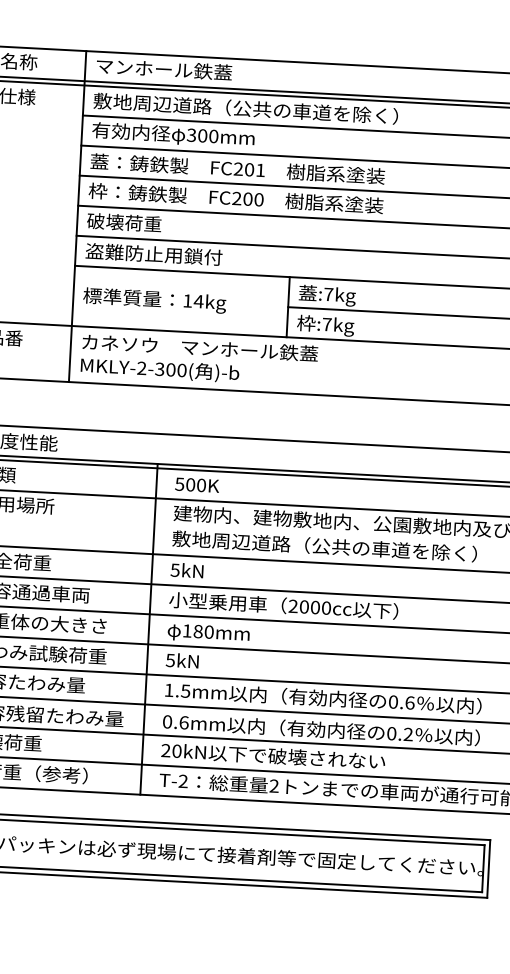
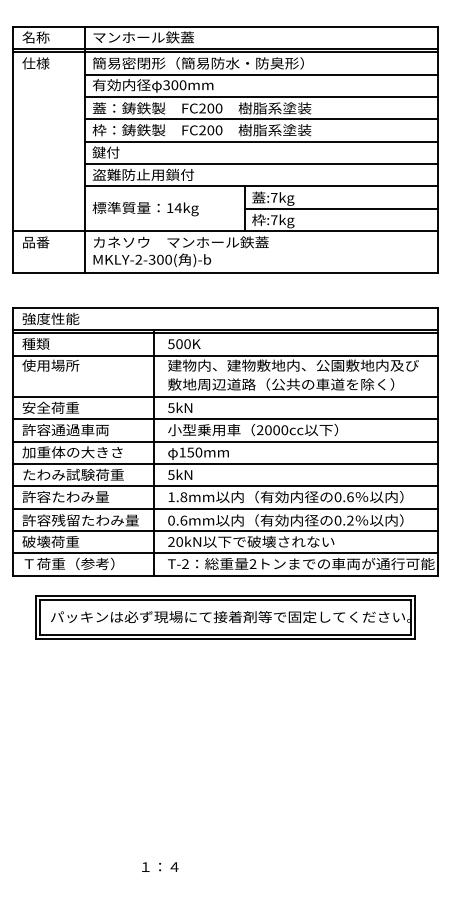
text: (245, 108) -> (205, 63), 敷地周辺道路（公共の車道を除く） -> 簡易密閉形（簡易防水・防臭形）
text: (259, 170) -> (218, 108), FC201 -> FC200
text: (123, 222) -> (119, 152), 破壊荷重 -> 鍵付
text: (197, 631) -> (190, 452), 180mm -> 150mm
text: (185, 691) -> (183, 497), 1.5mm -> 1.8mm

